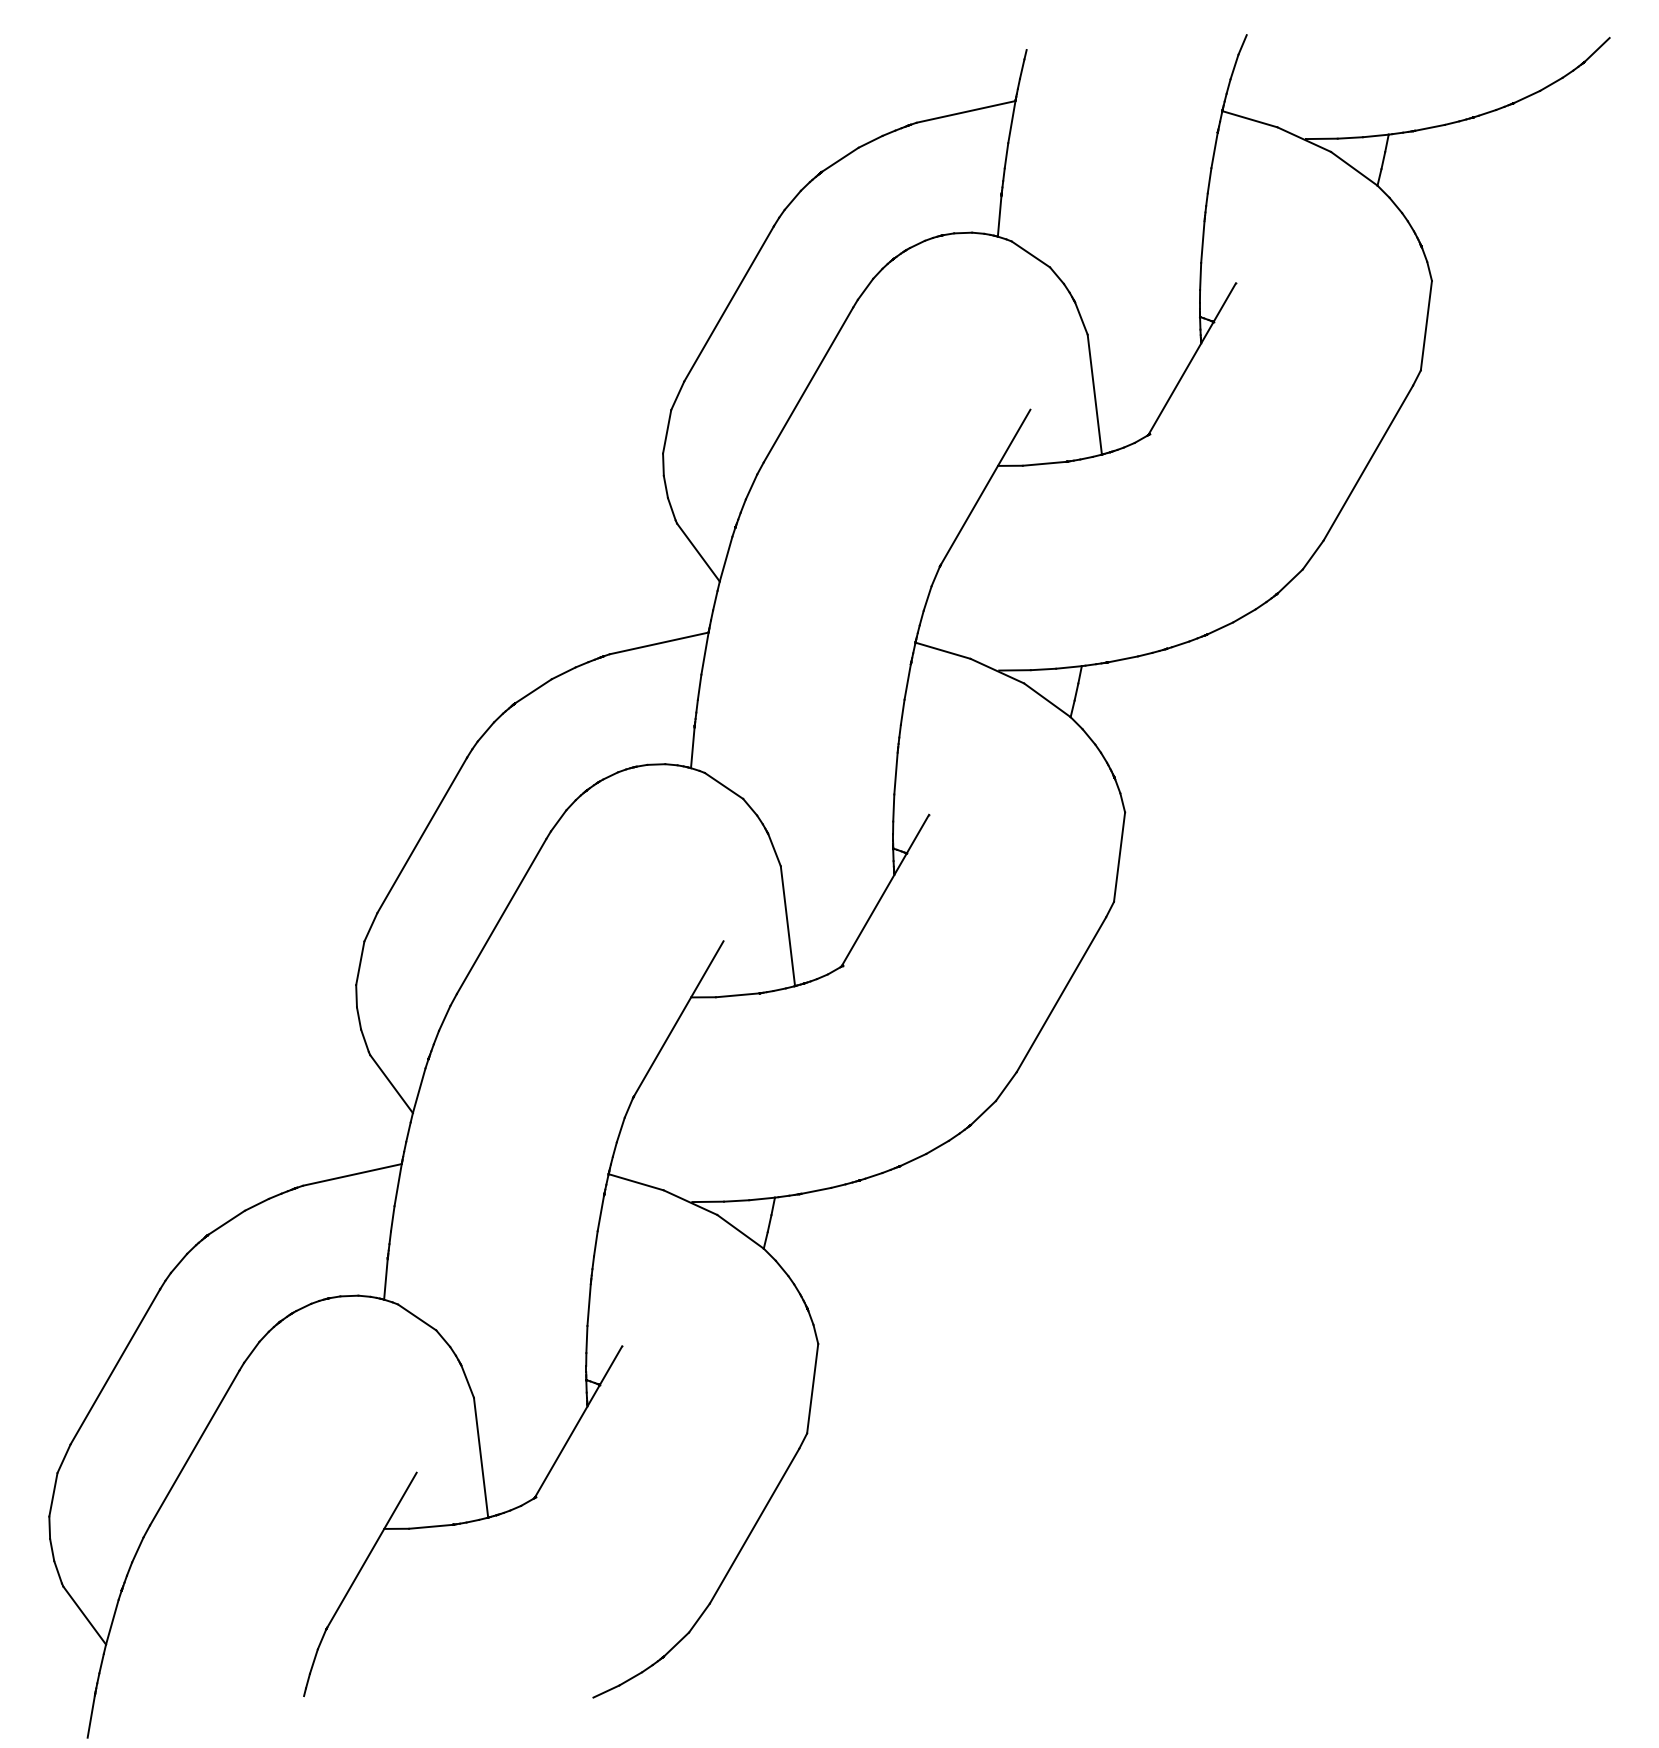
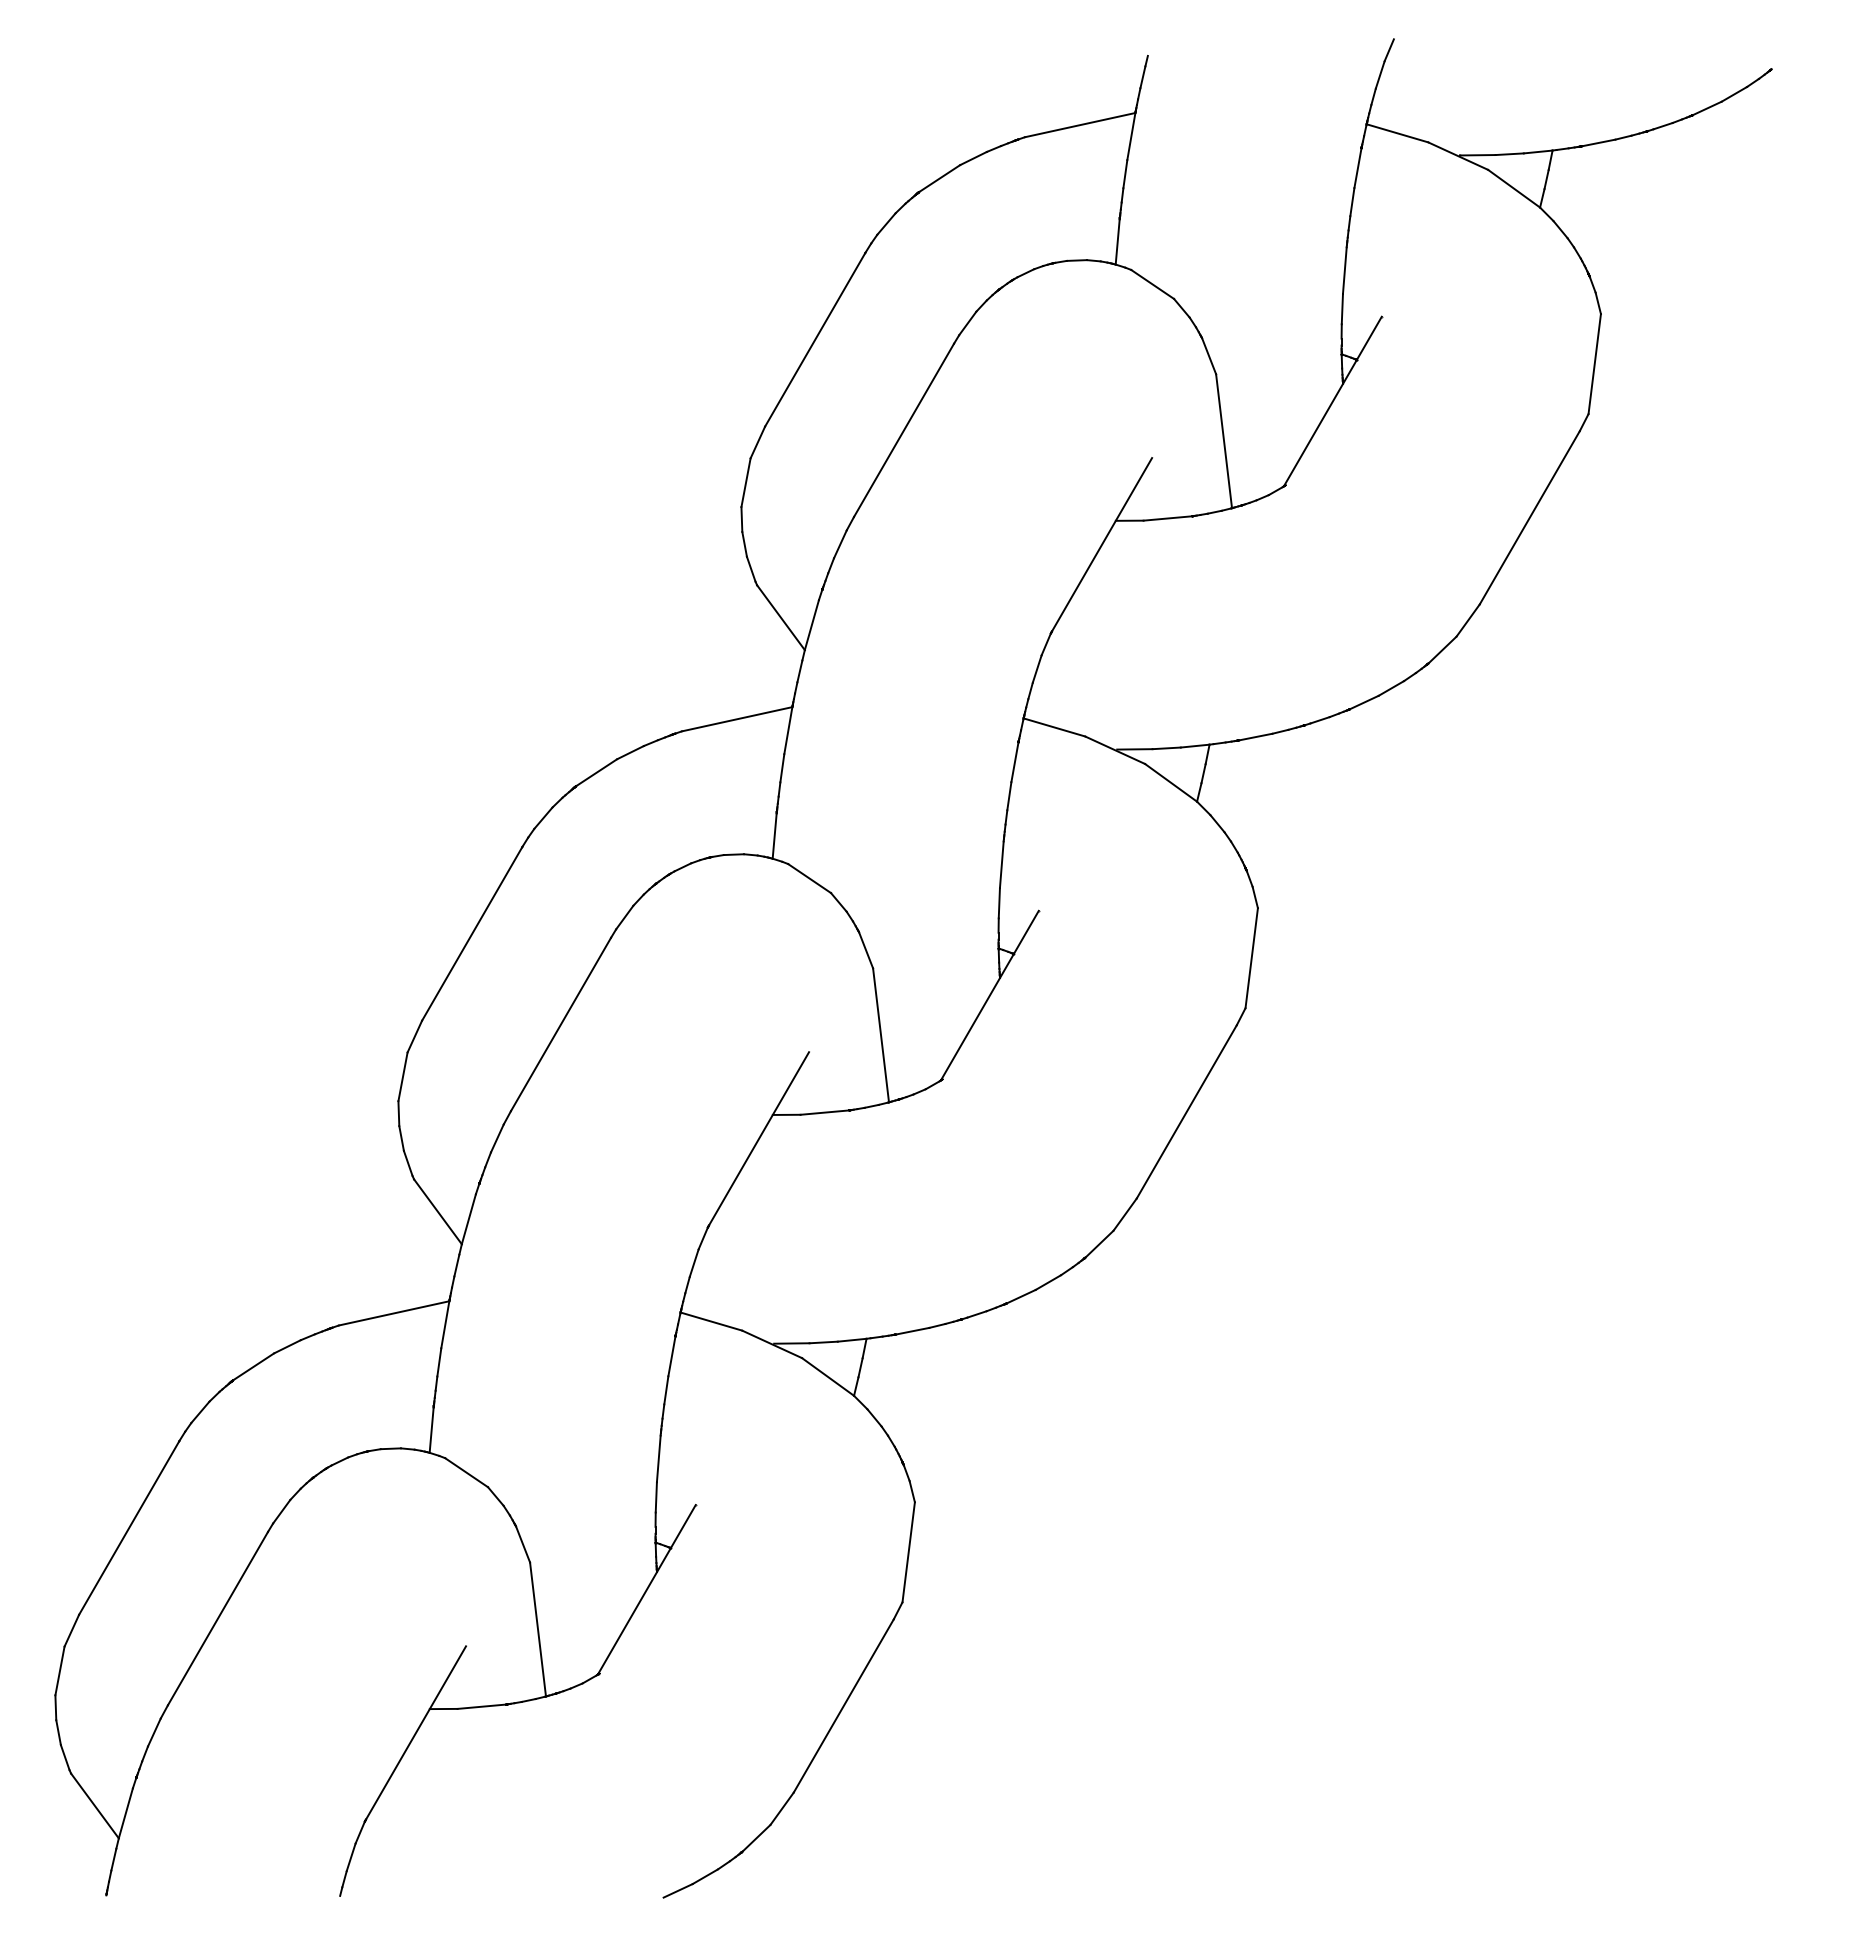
line: (1597, 49) -> (1785, 55), removed
line: (91, 1716) -> (102, 1918), removed

